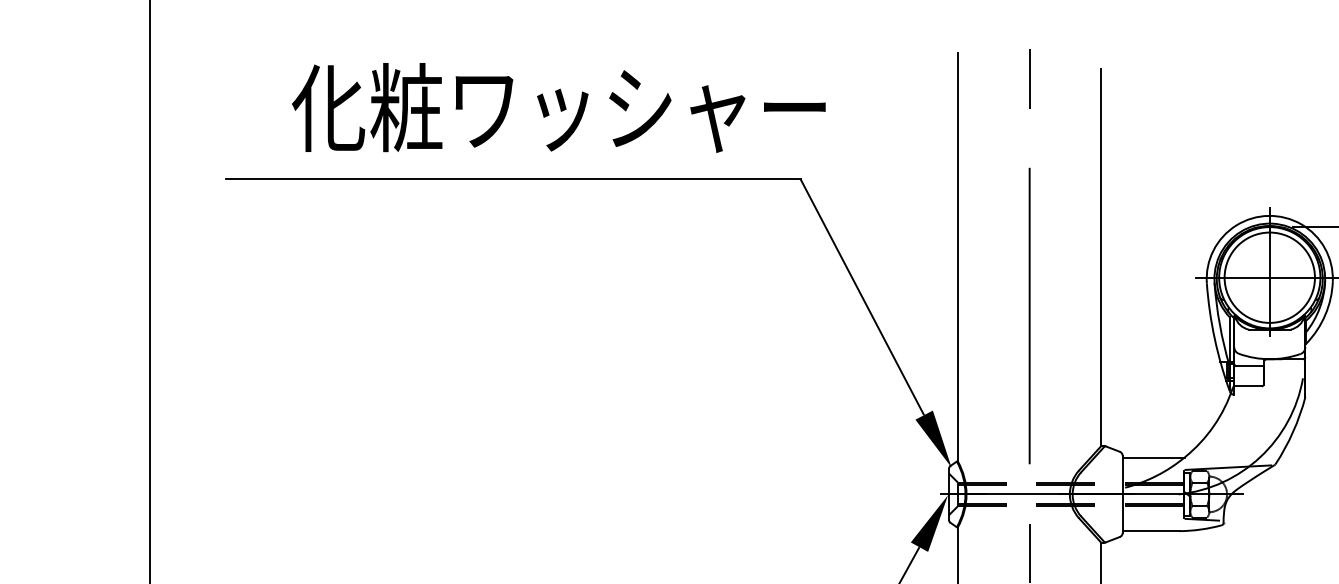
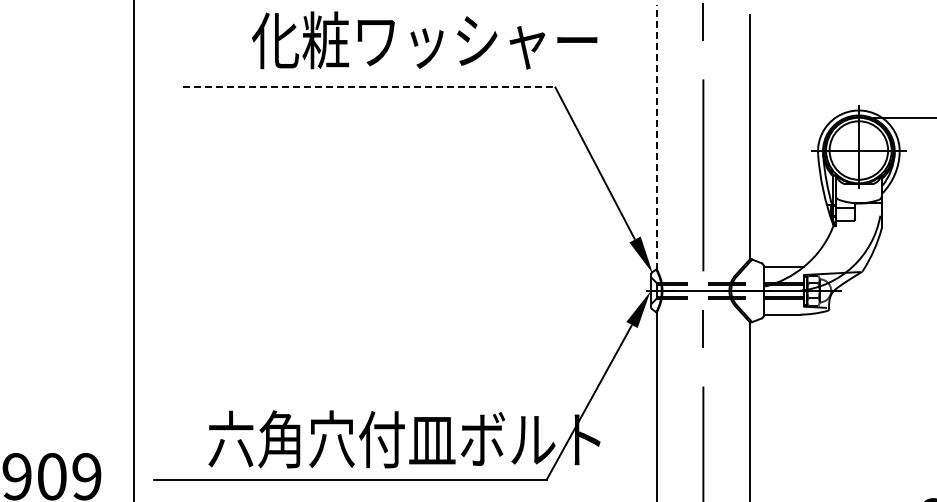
text: (558, 107) -> (424, 40), moved
line: (514, 178) -> (369, 86), solid -> dashed
line: (957, 256) -> (656, 136), solid -> dashed

